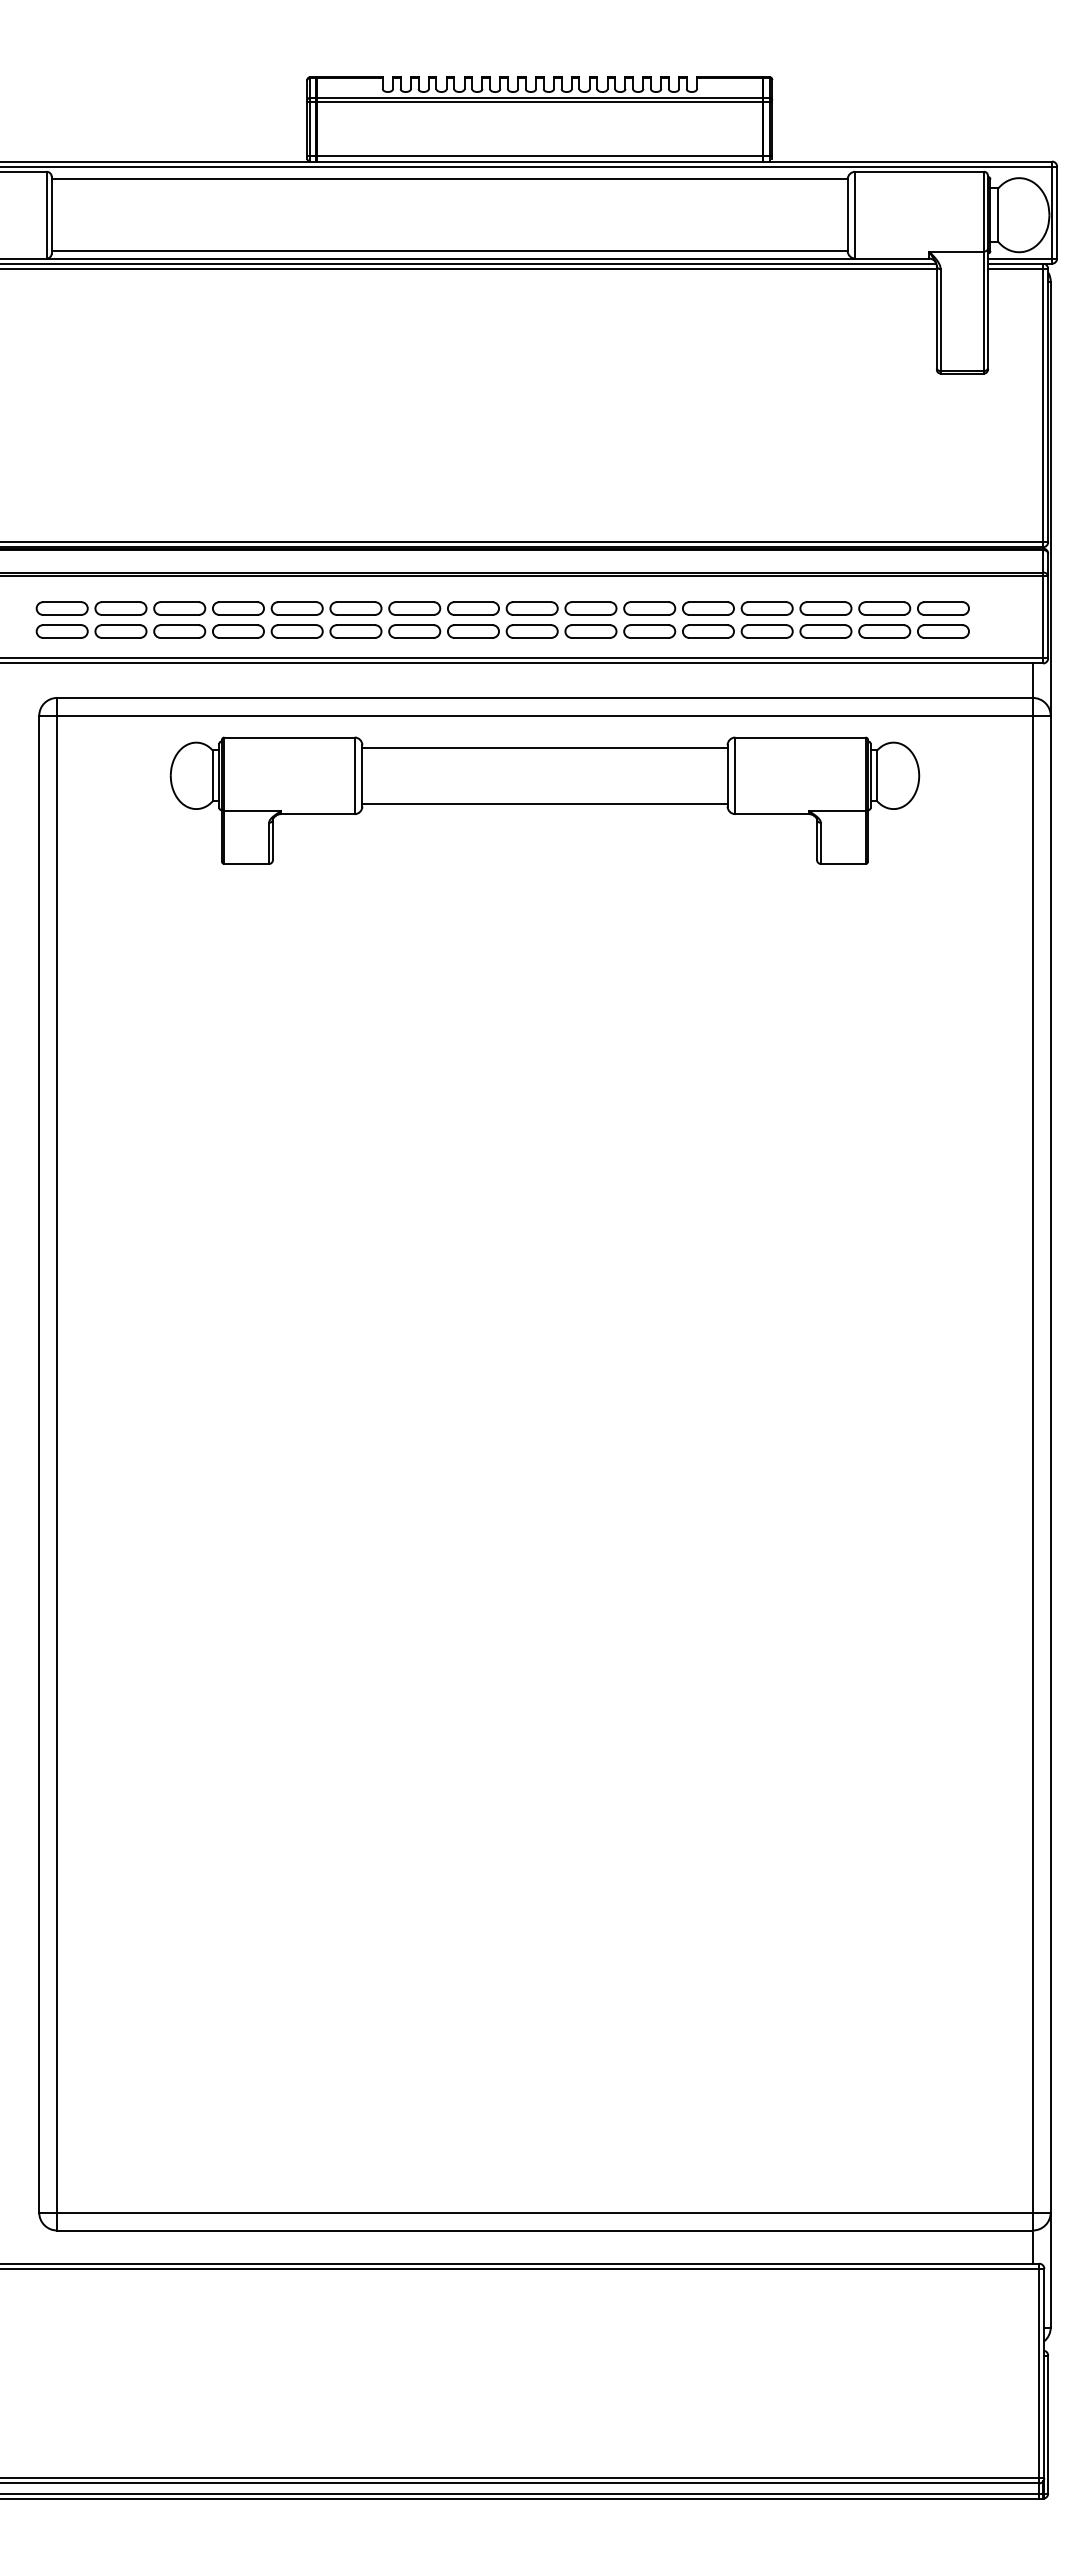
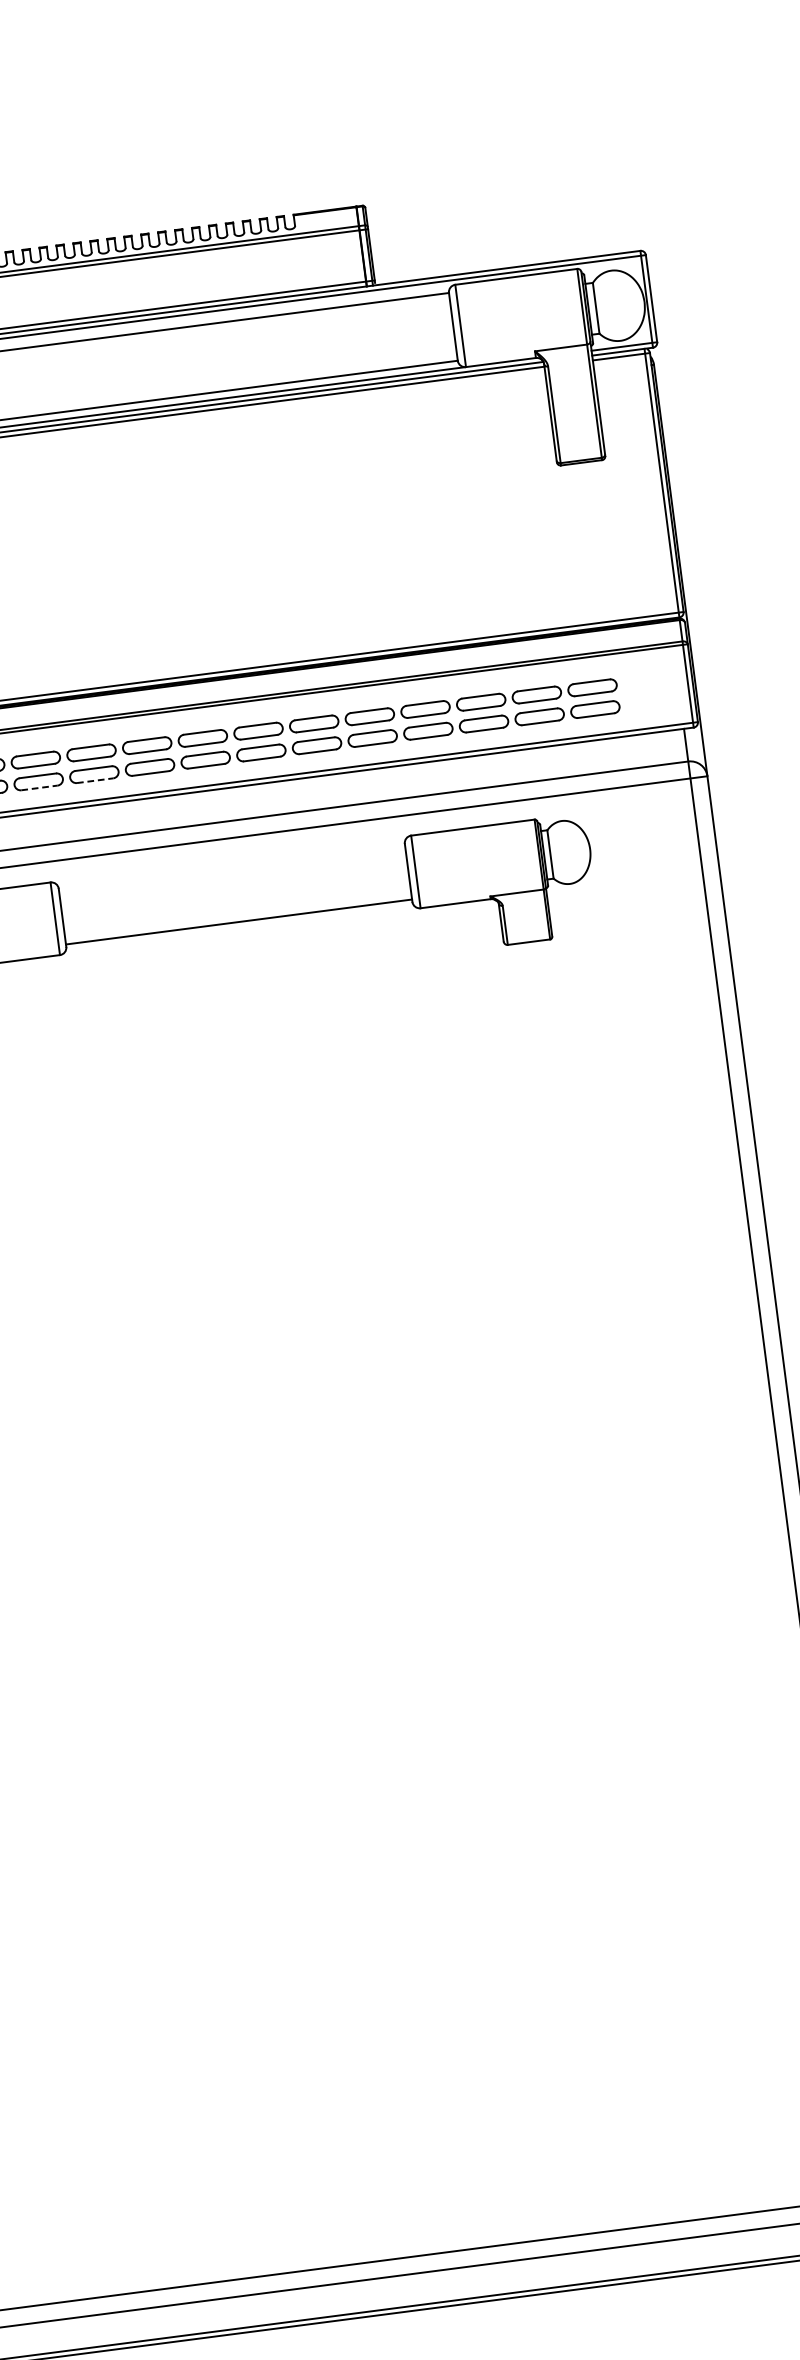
line: (356, 637) -> (39, 787), solid -> dashed
line: (415, 637) -> (95, 780), solid -> dashed
line: (544, 747) -> (231, 868), removed

